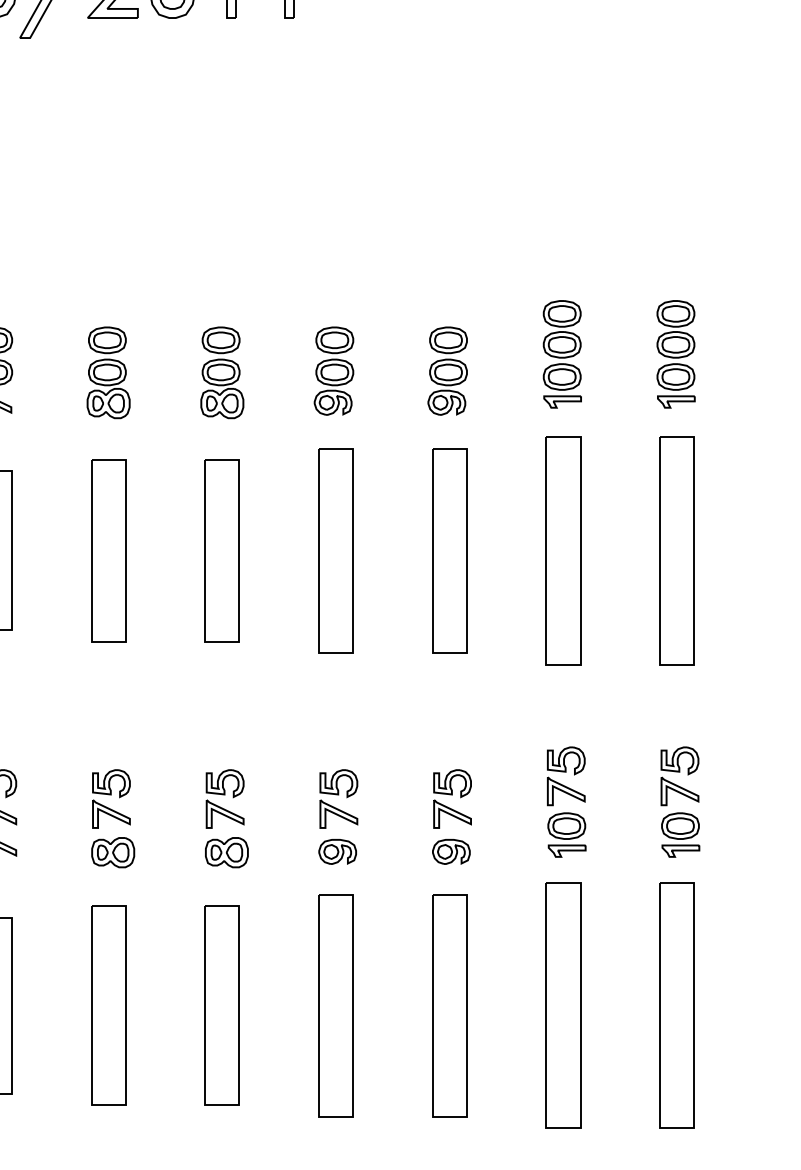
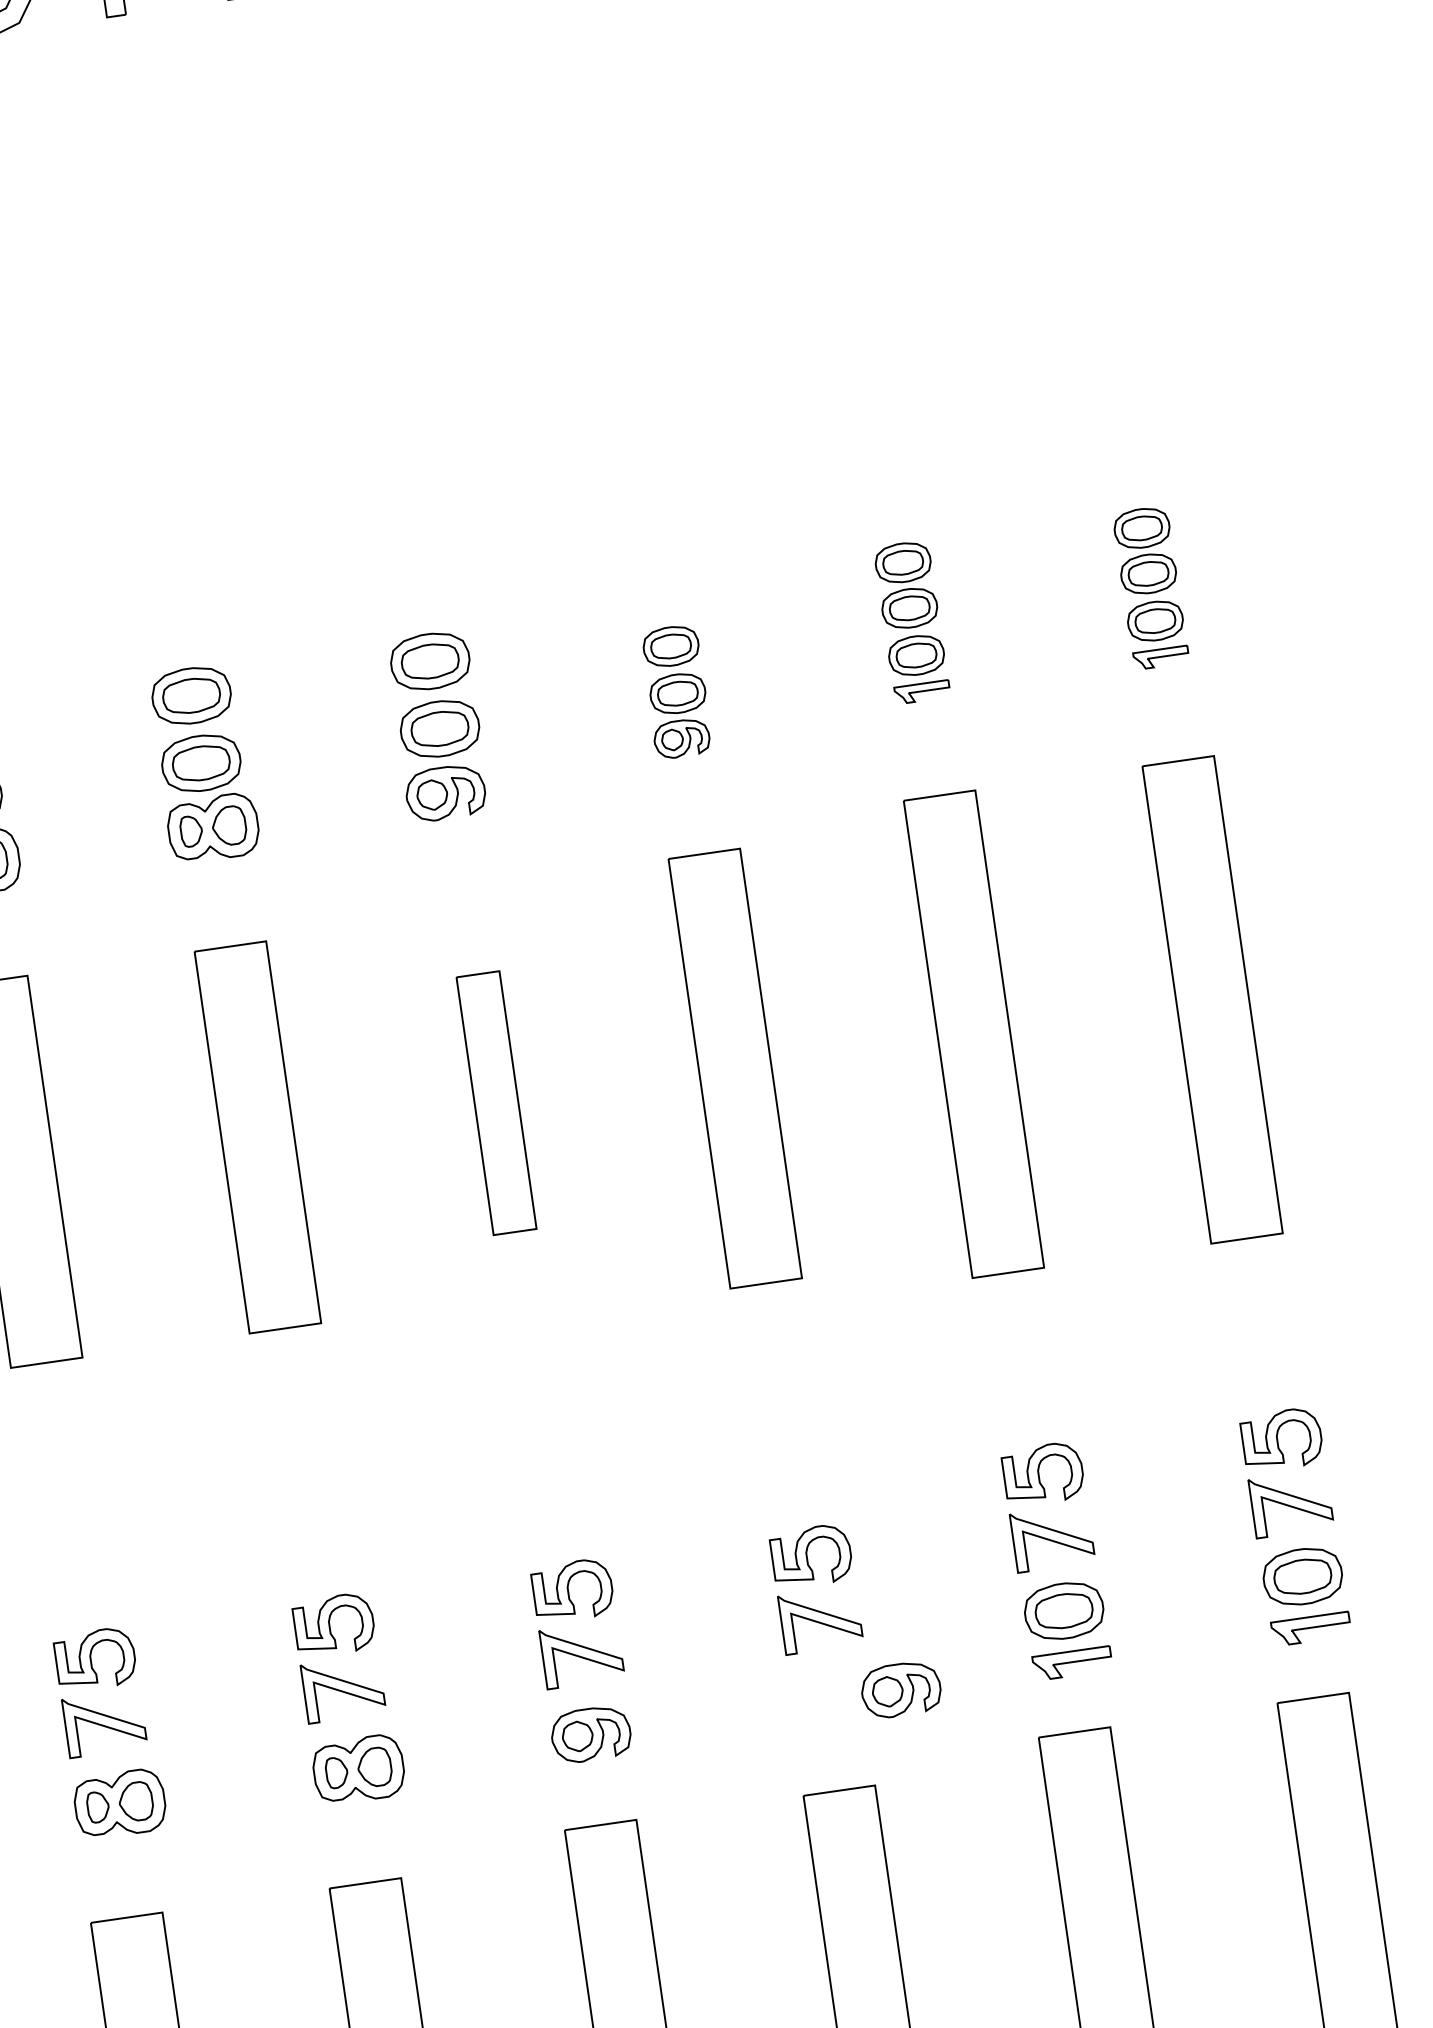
part: (561, 354) -> (910, 622), size x0.7
part: (675, 354) -> (1149, 588), size x0.7
part: (447, 370) -> (675, 690), size x0.7
part: (335, 550) -> (495, 1102), size x0.6
part: (451, 851) -> (901, 1688), moved

